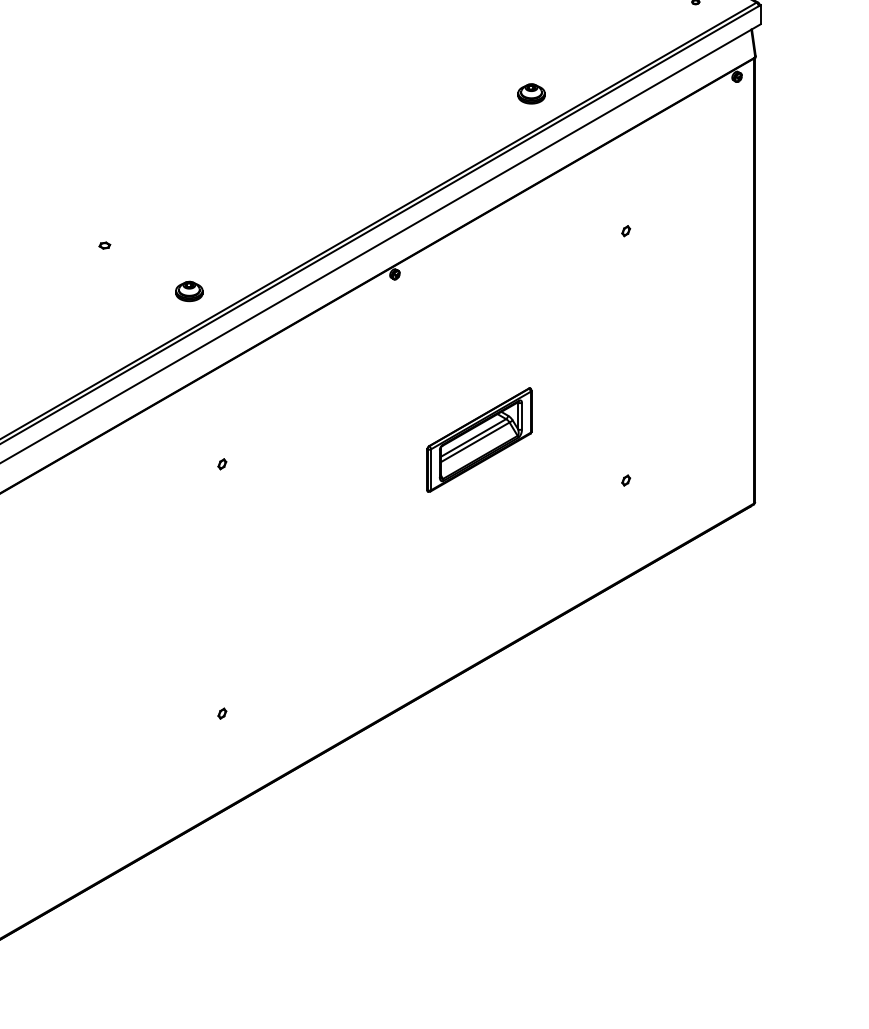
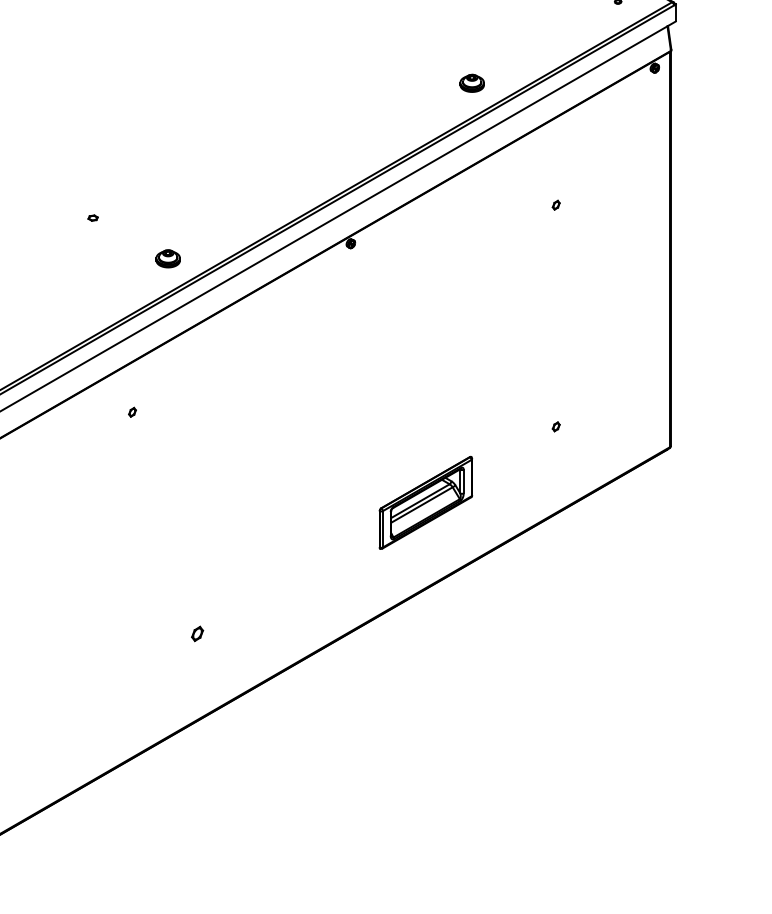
part: (478, 439) -> (425, 502), moved
part: (222, 463) -> (132, 411), moved
part: (222, 713) -> (197, 633), size x1.6

